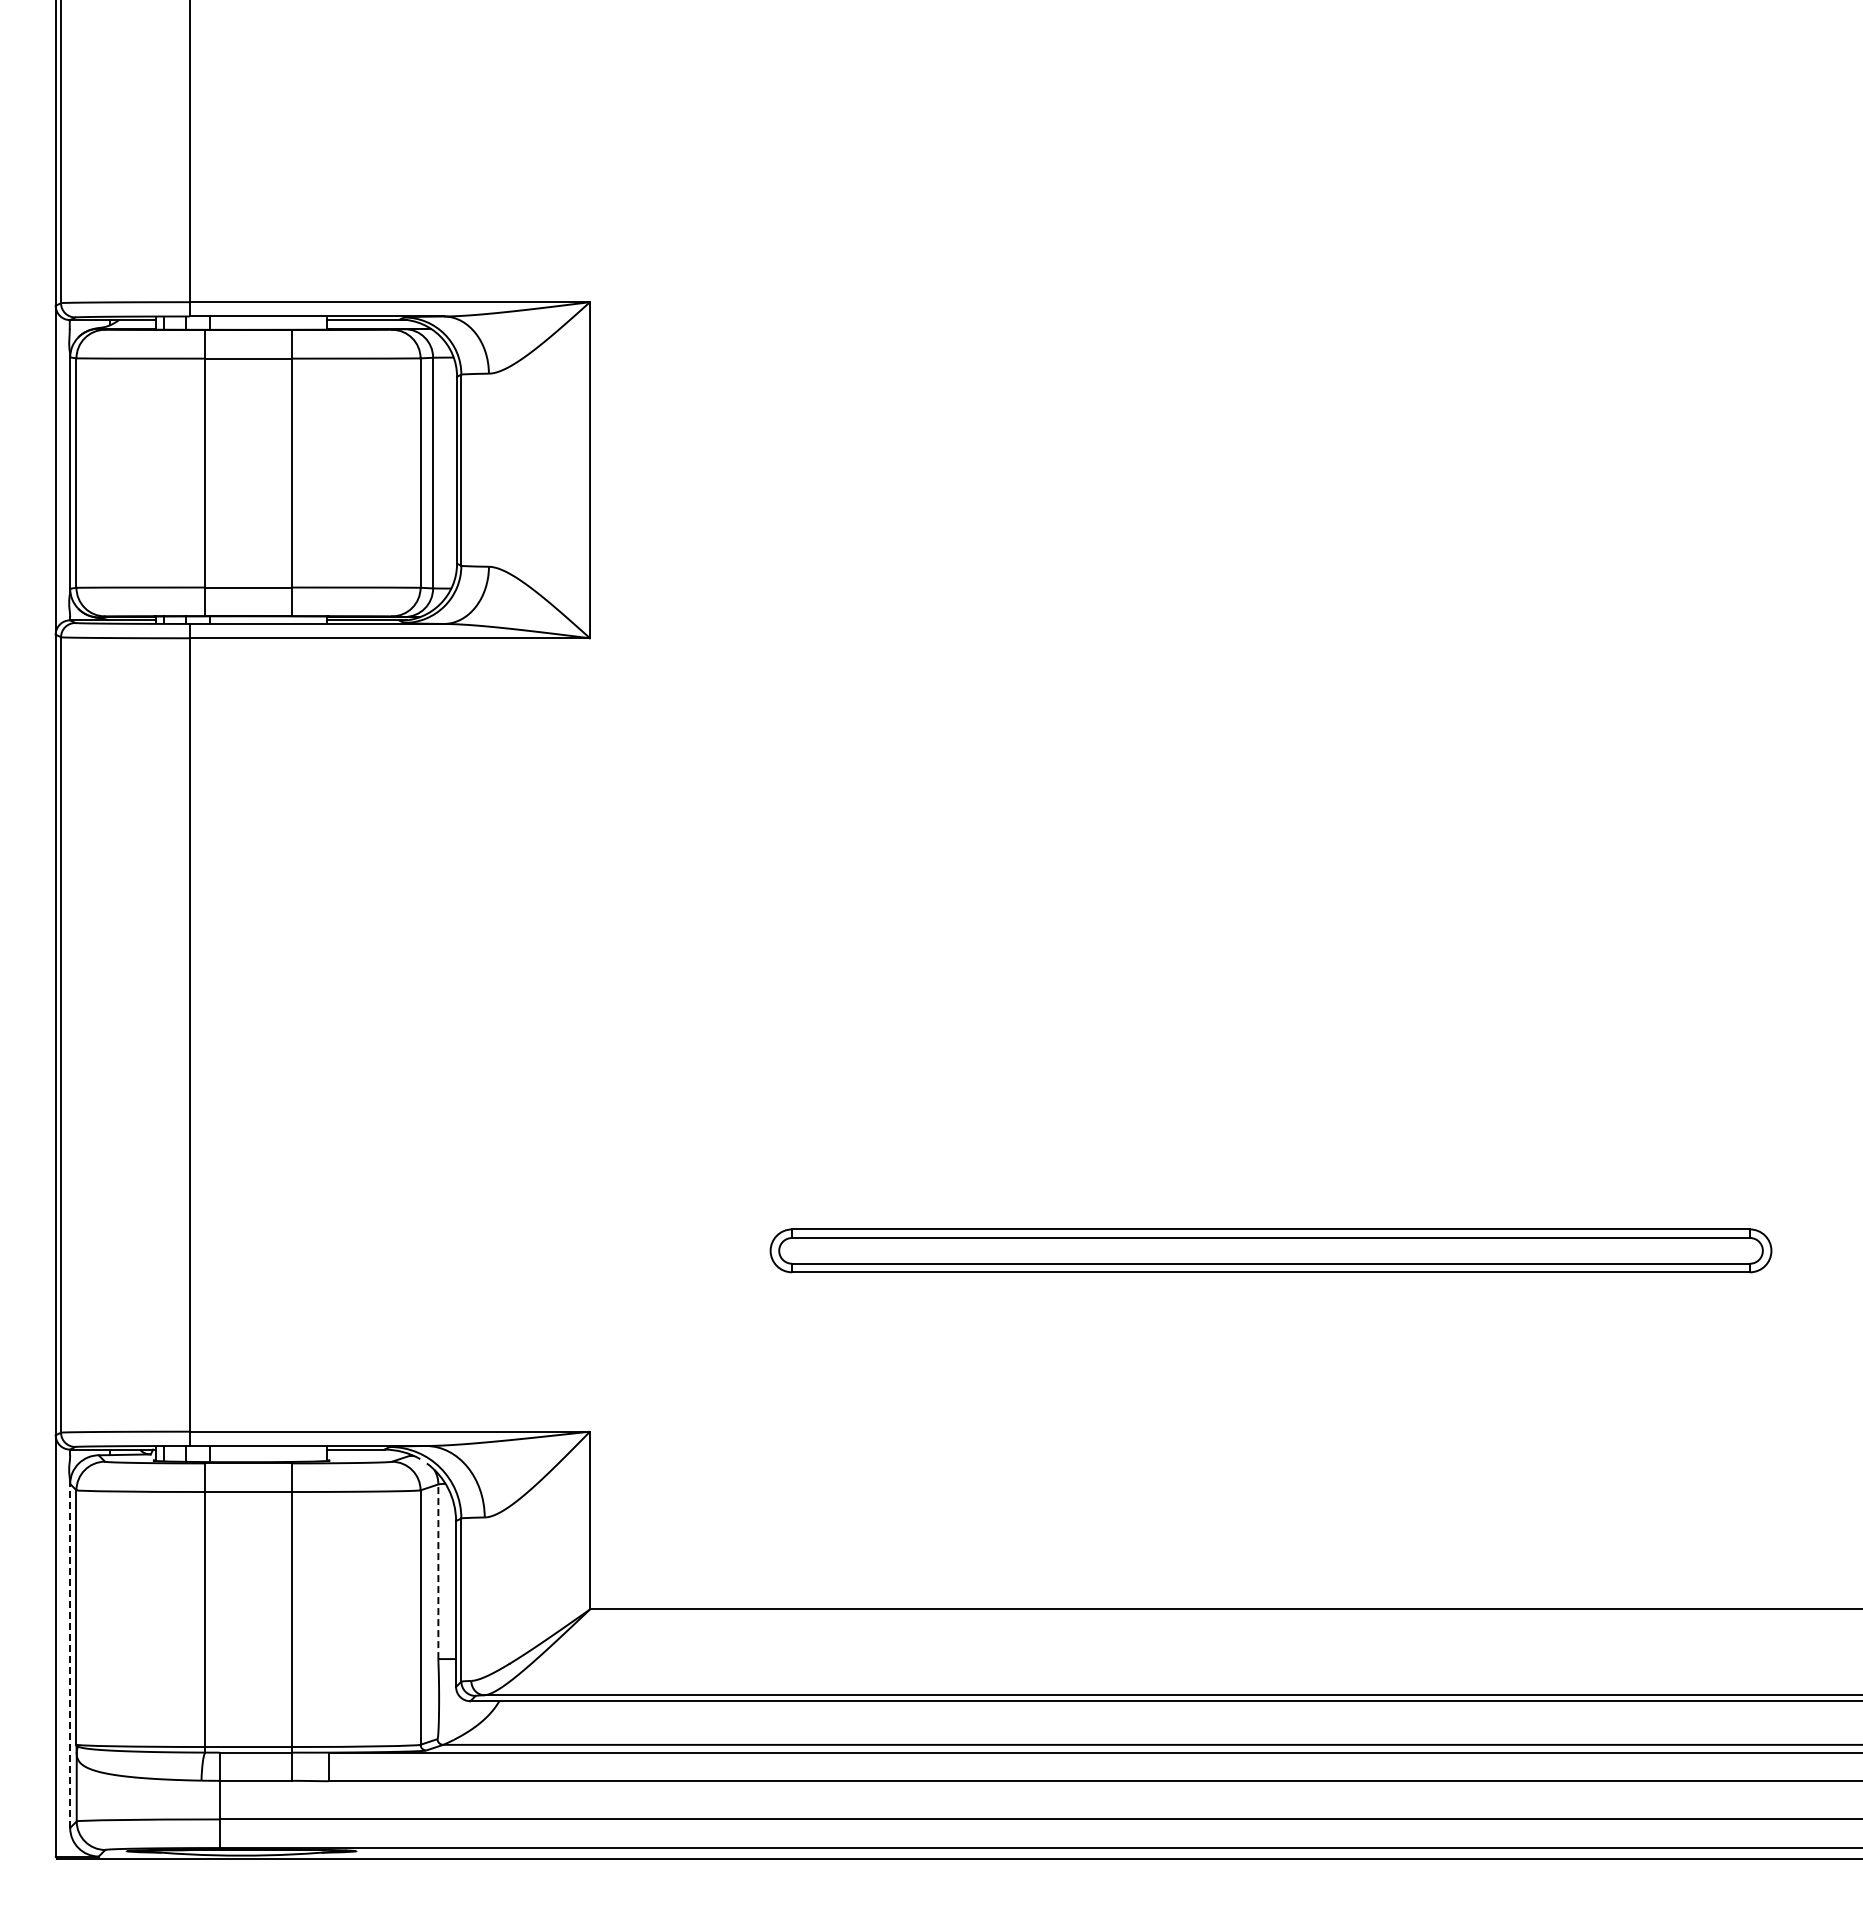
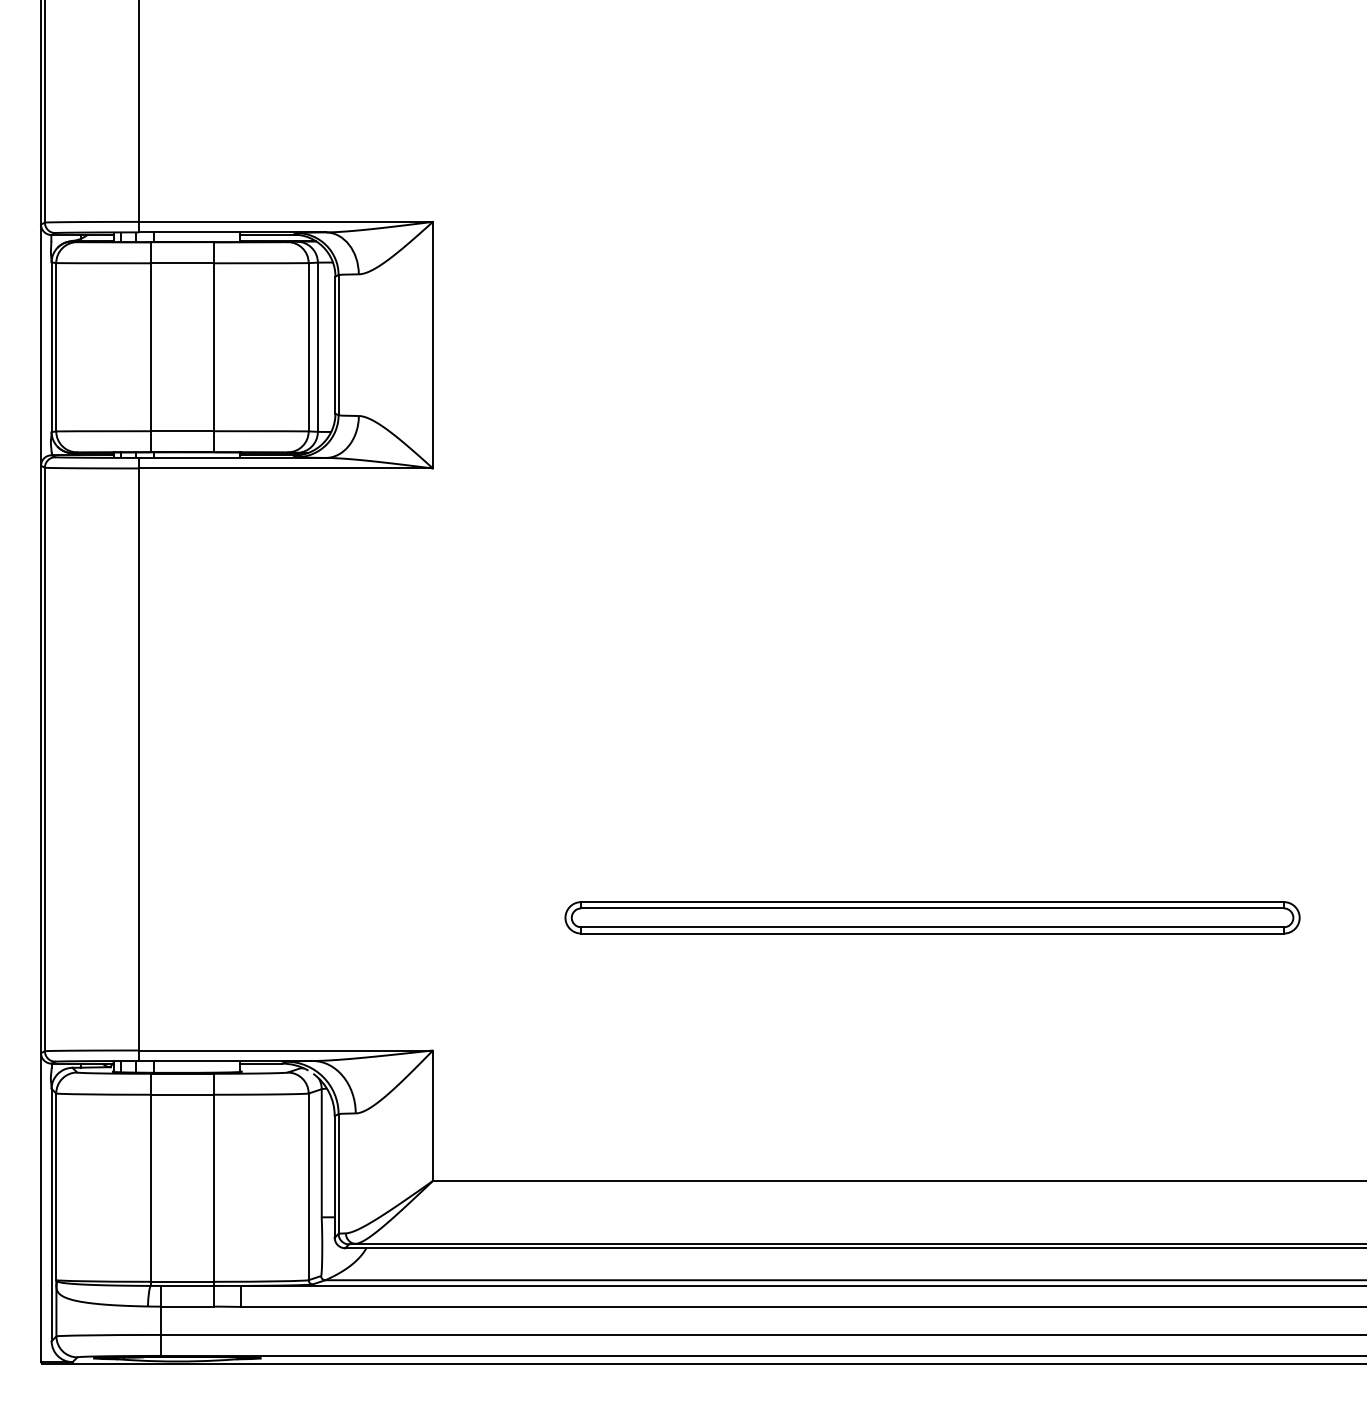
line: (438, 1571) -> (321, 1153), dashed -> solid
line: (70, 1655) -> (51, 1214), dashed -> solid

